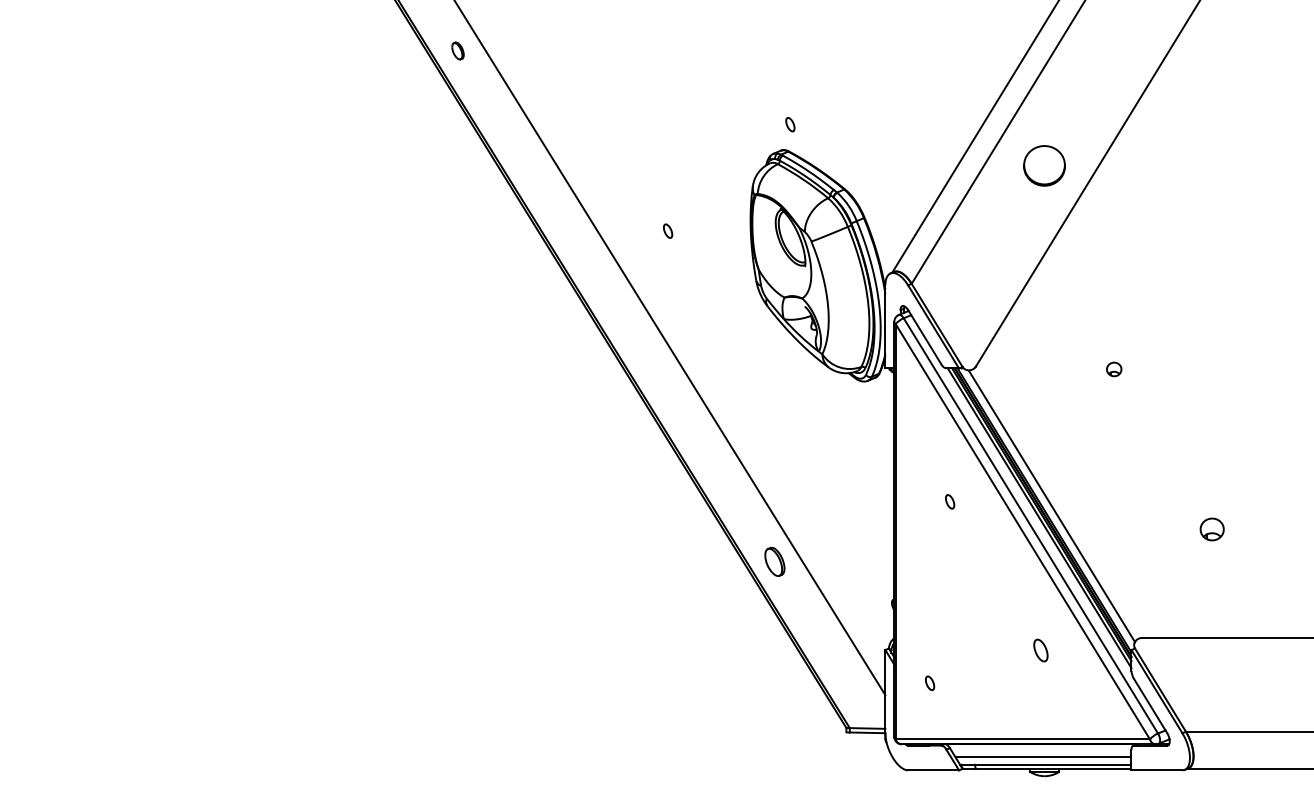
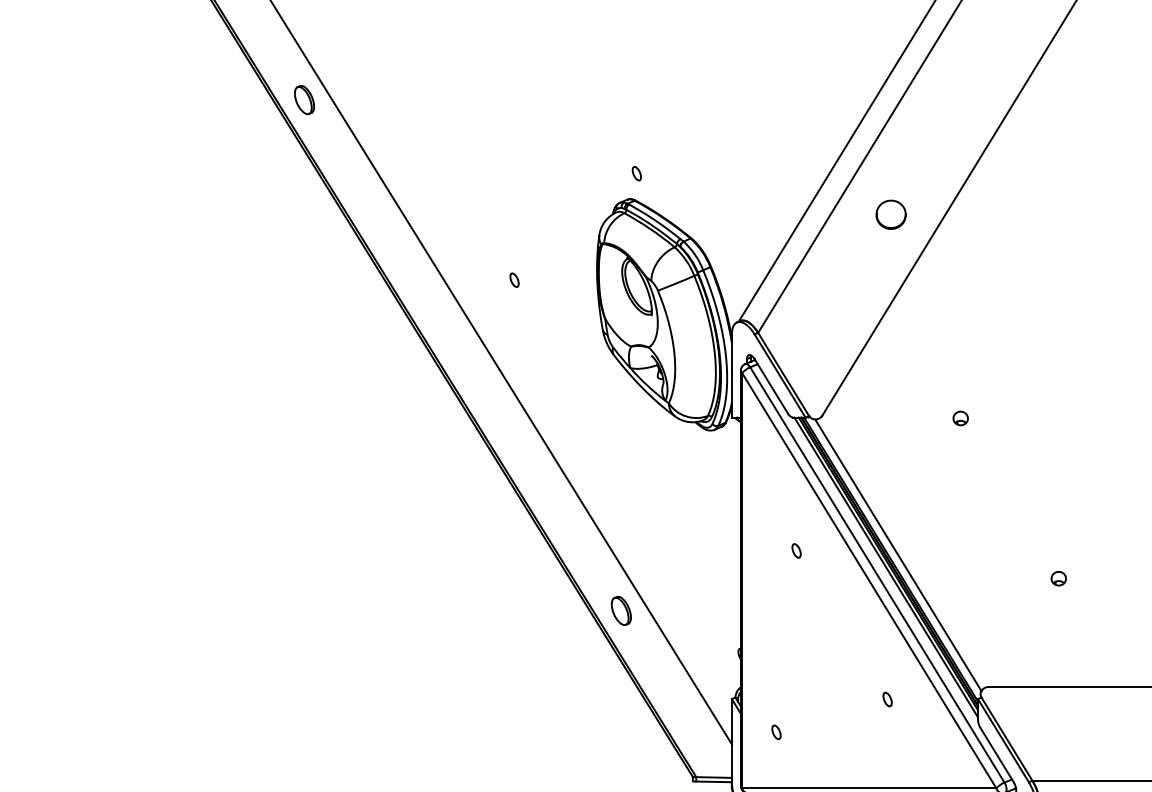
part: (457, 50) -> (303, 99), size x1.67
part: (1044, 165) -> (890, 214), size x0.71
part: (1212, 529) -> (1058, 578), size x0.62
part: (1041, 650) -> (887, 699), size x0.62

